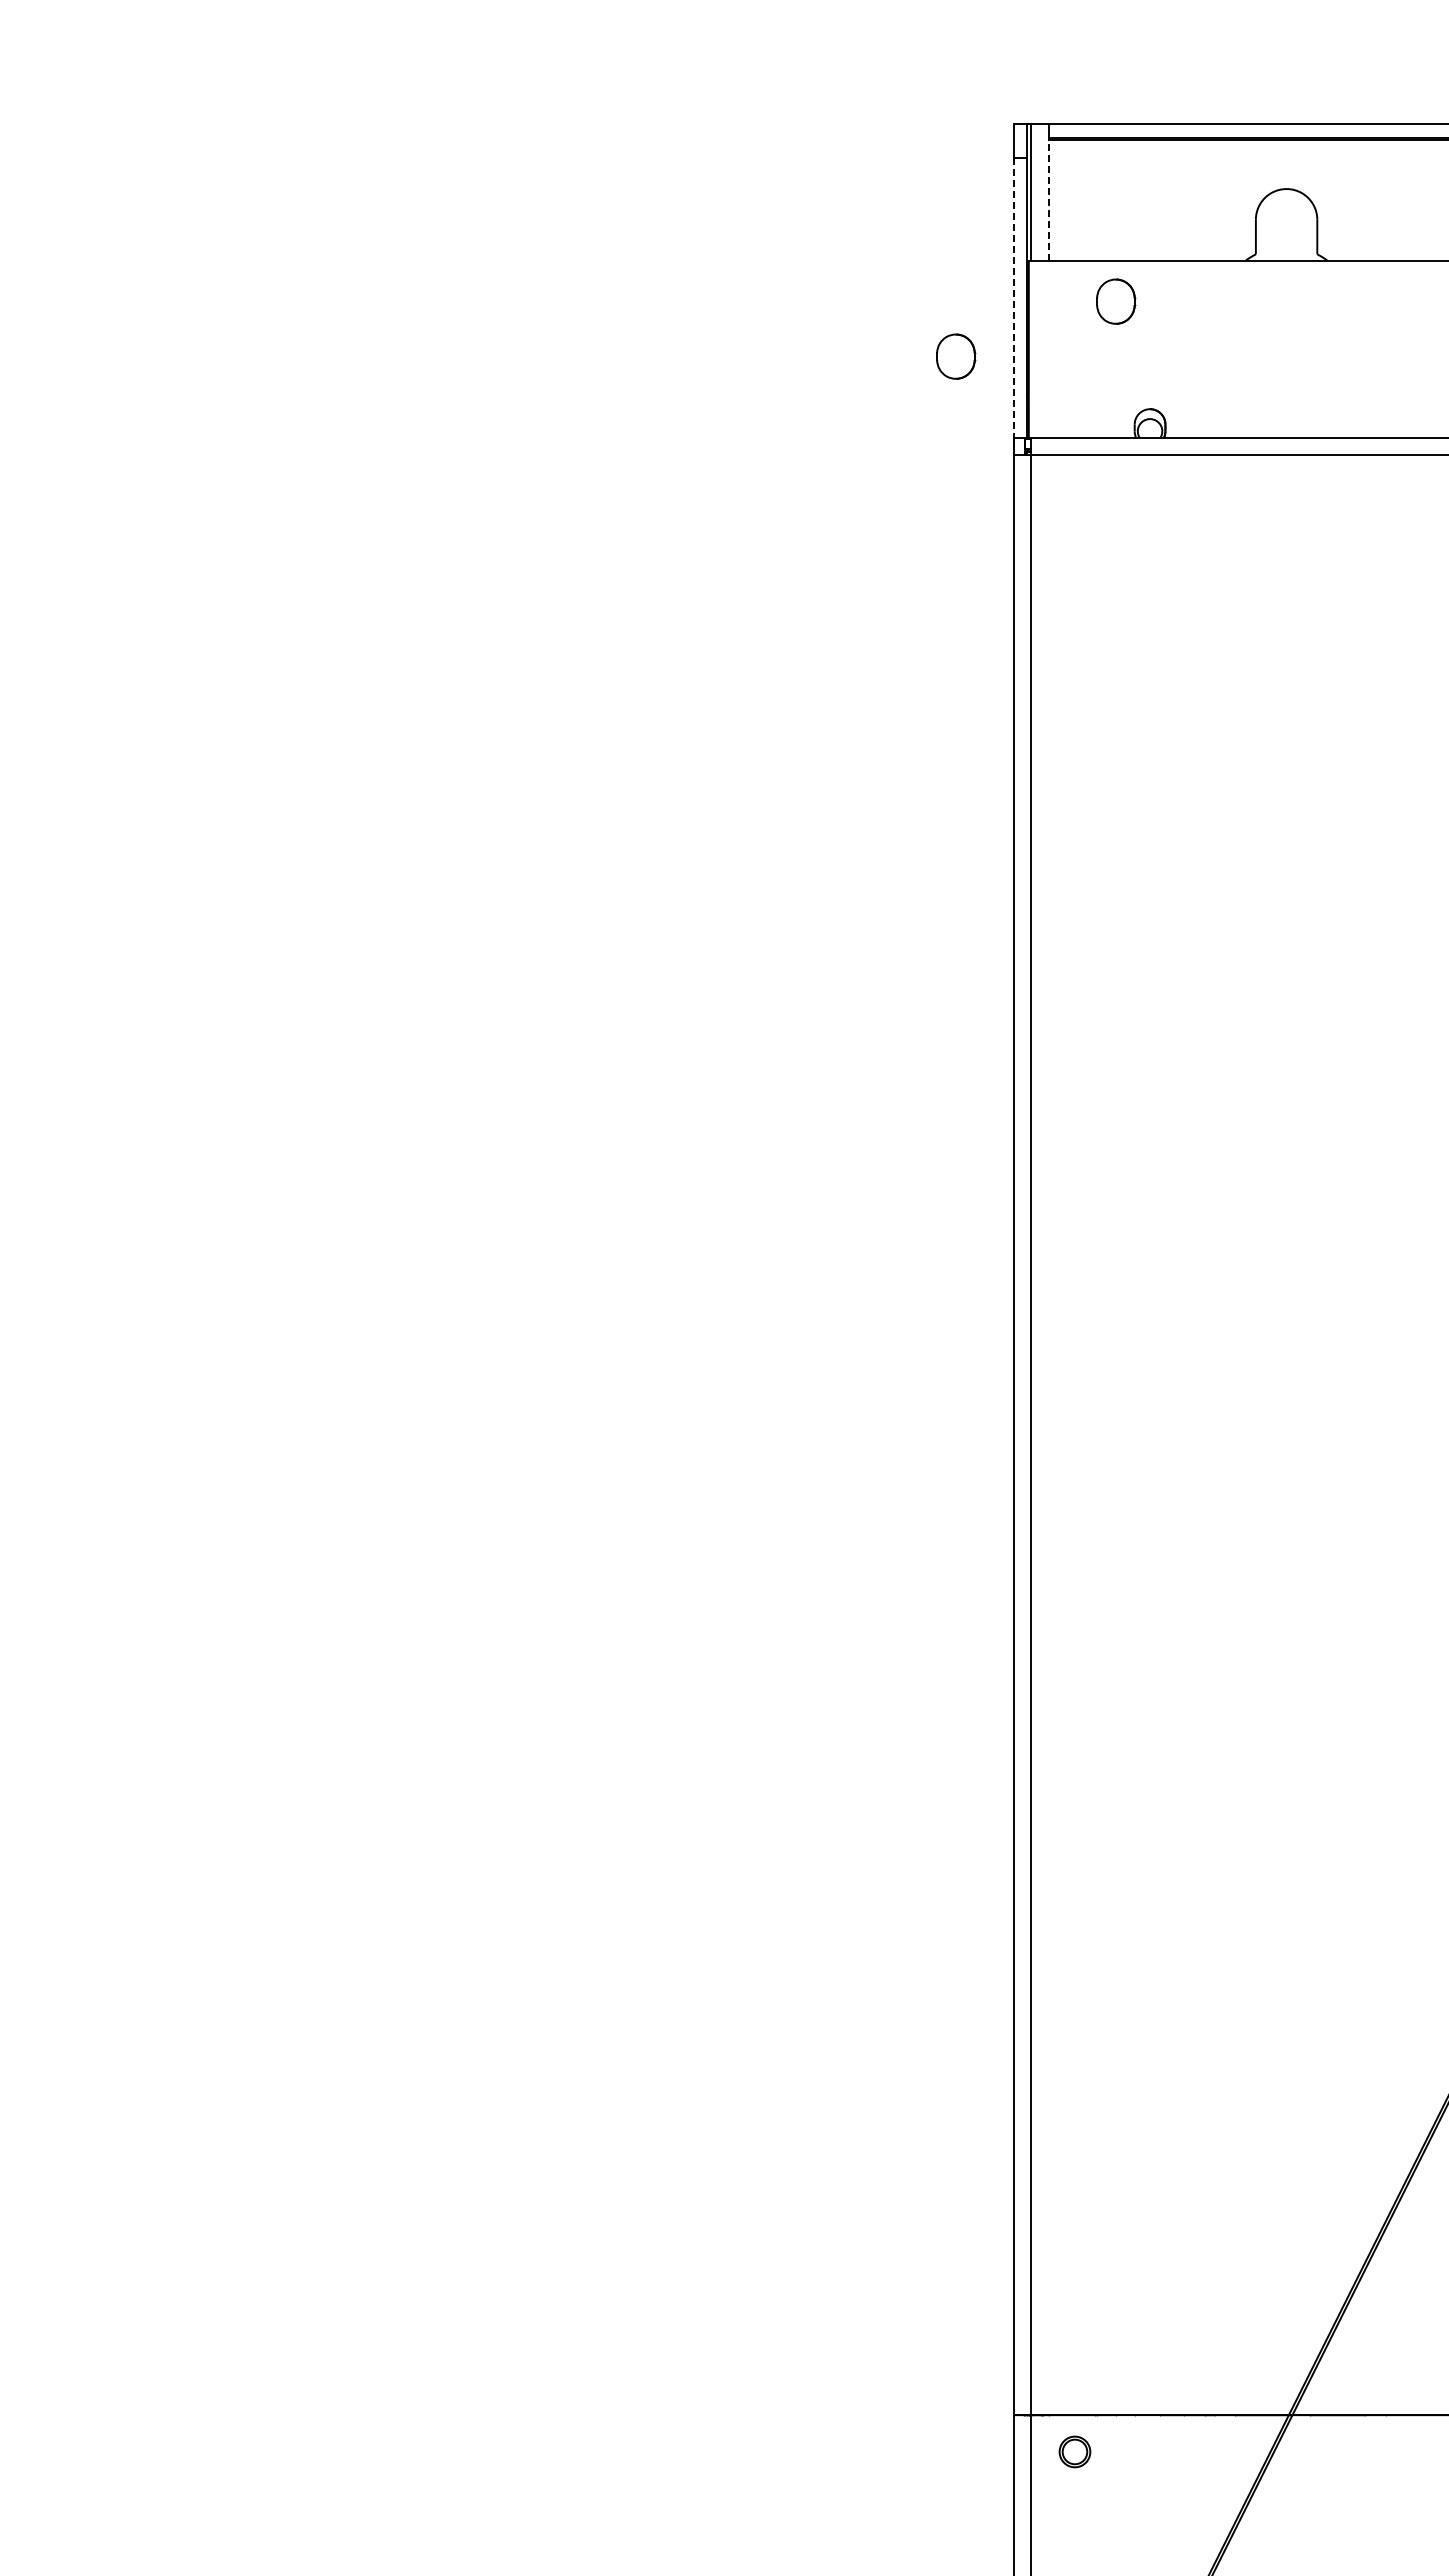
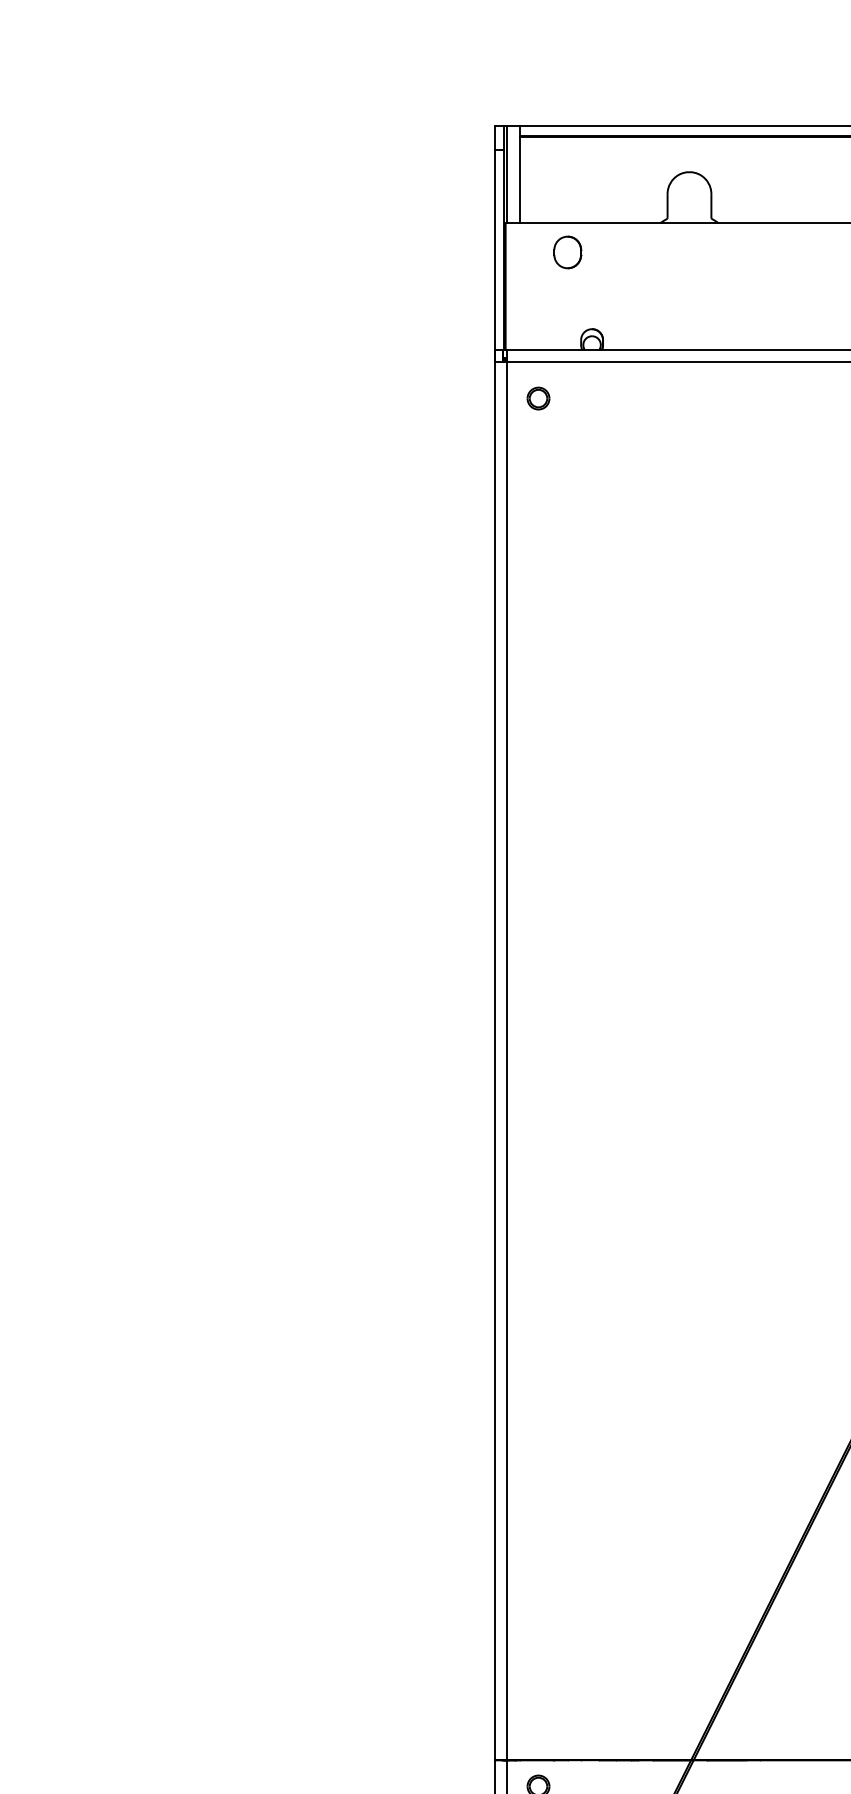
line: (1049, 200) -> (520, 180), dashed -> solid
line: (1013, 298) -> (494, 250), dashed -> solid
part: (956, 356) -> (454, 291), removed
part: (1074, 506) -> (538, 398), added

